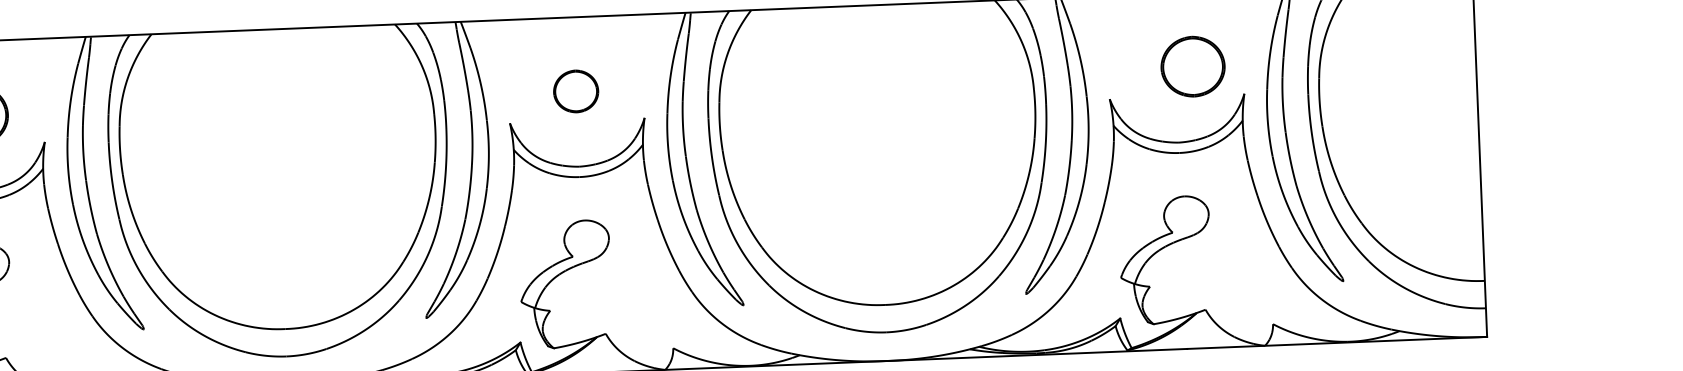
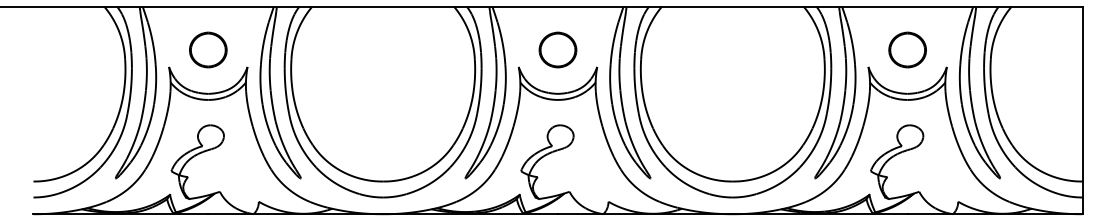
part: (1192, 65) -> (907, 49), moved
part: (575, 90) -> (557, 49), size x1.43

